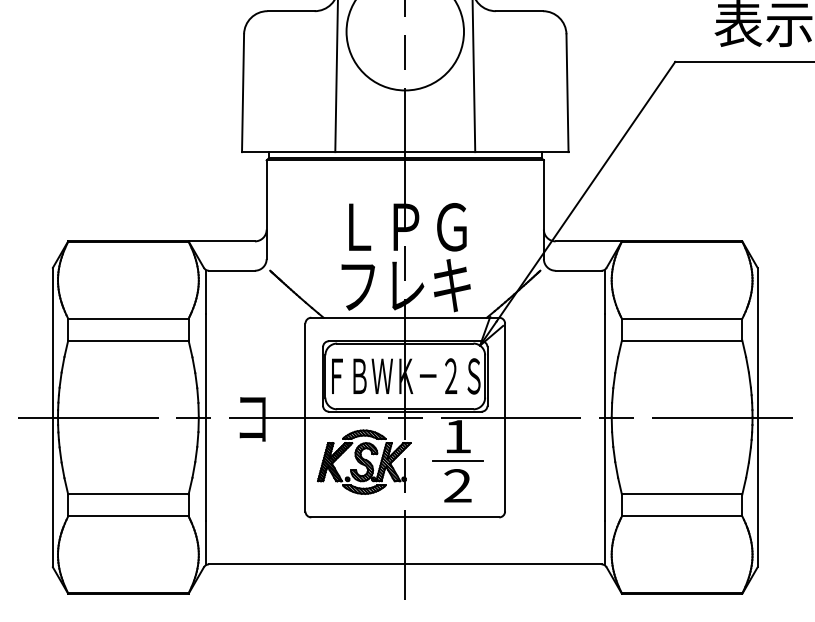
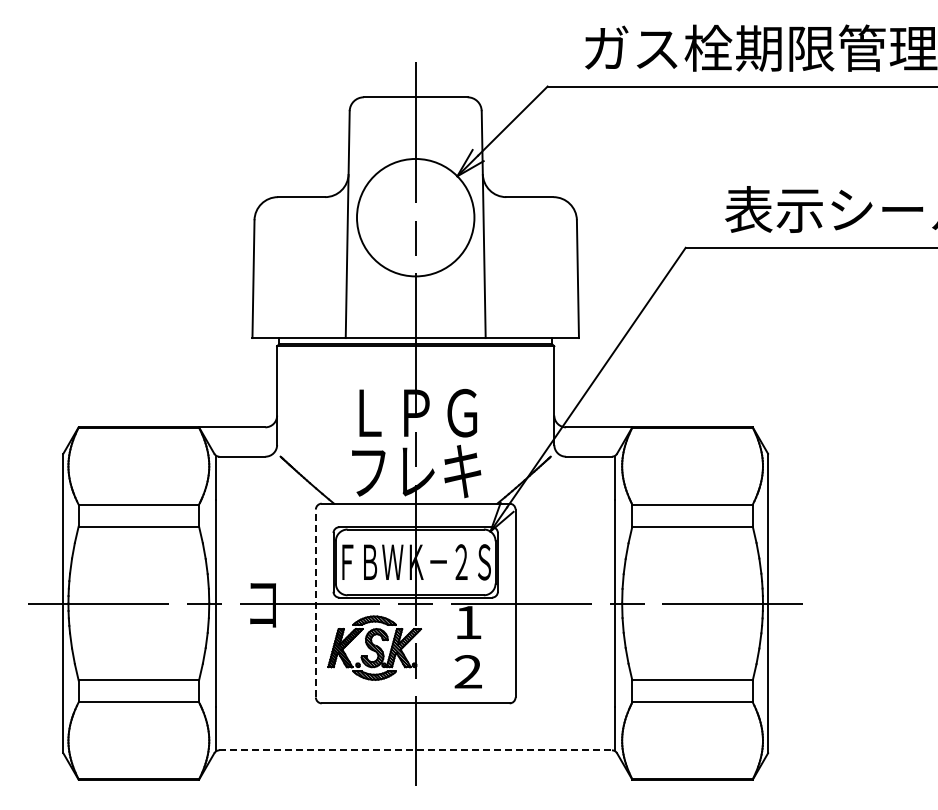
line: (305, 417) -> (315, 603), solid -> dashed
line: (458, 460) -> (468, 646), removed
line: (406, 564) -> (416, 750), solid -> dashed

